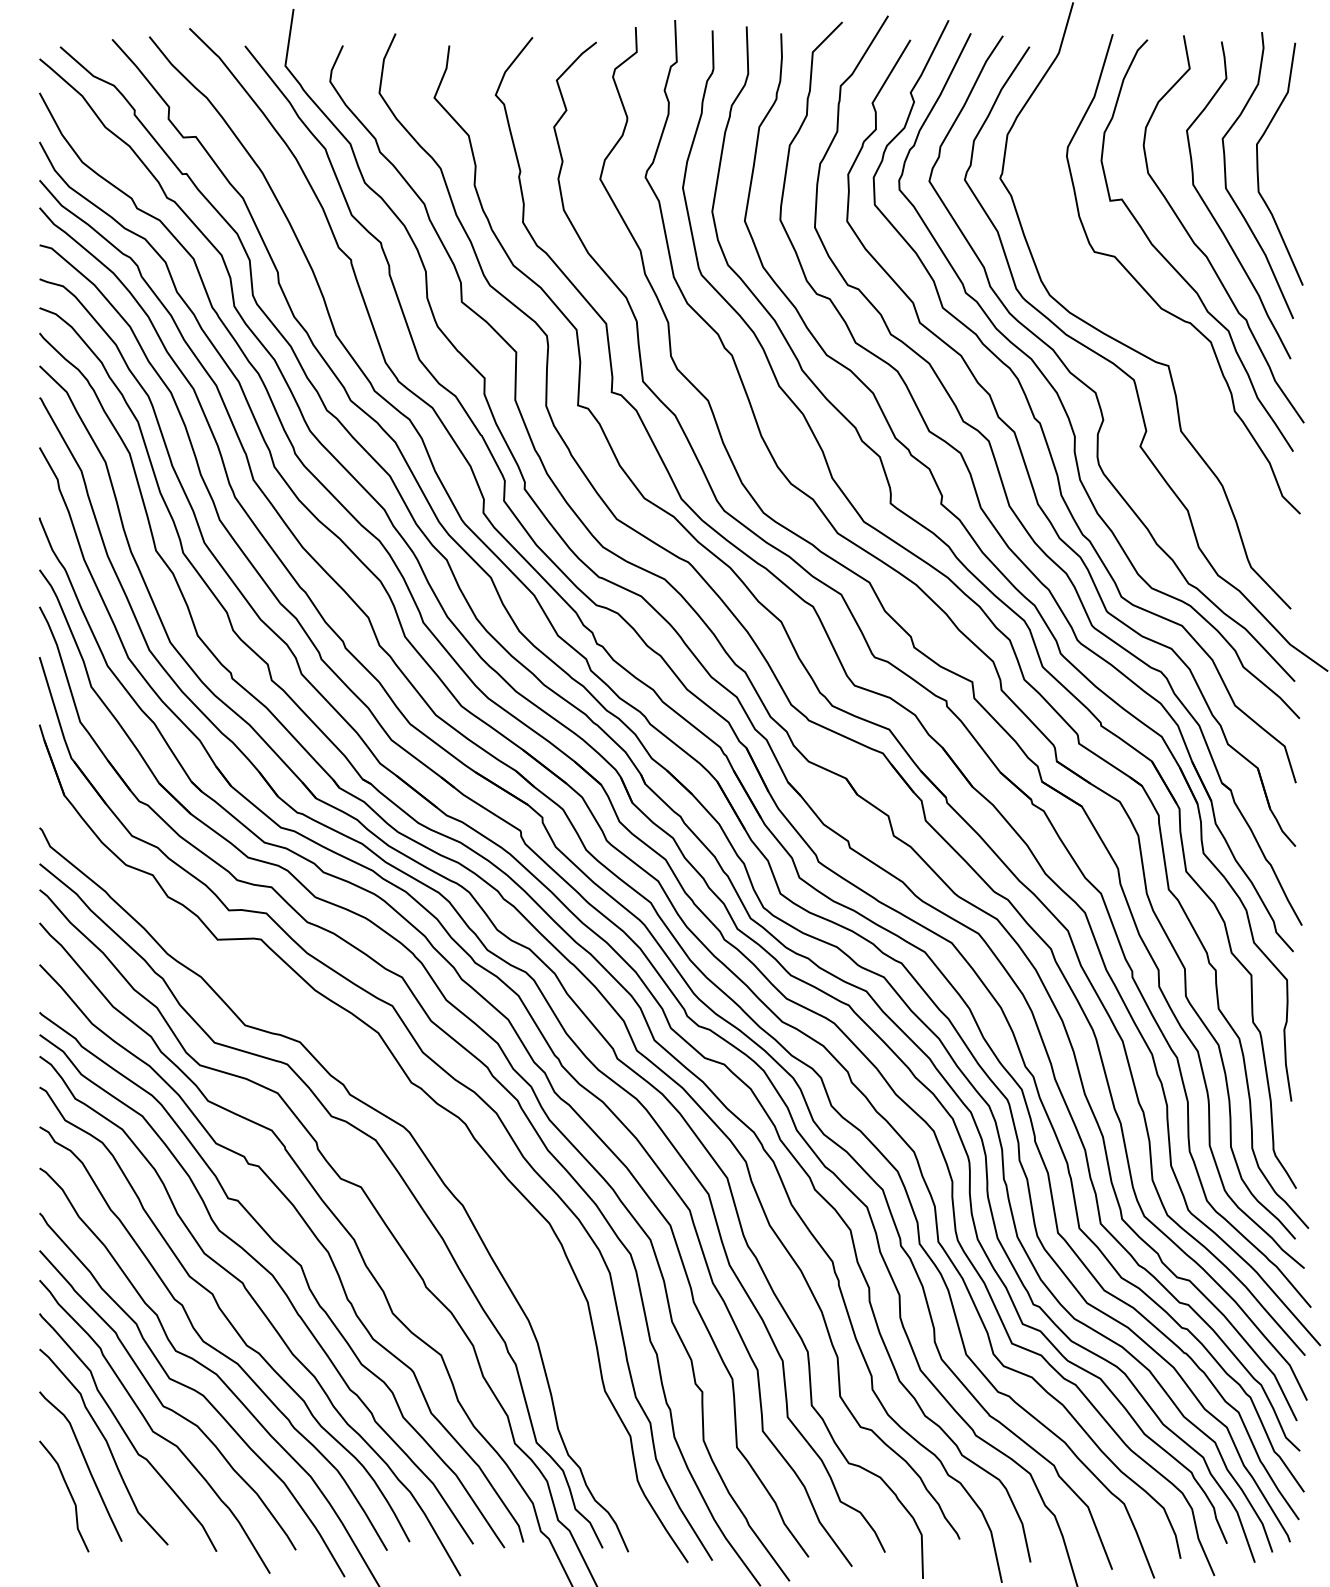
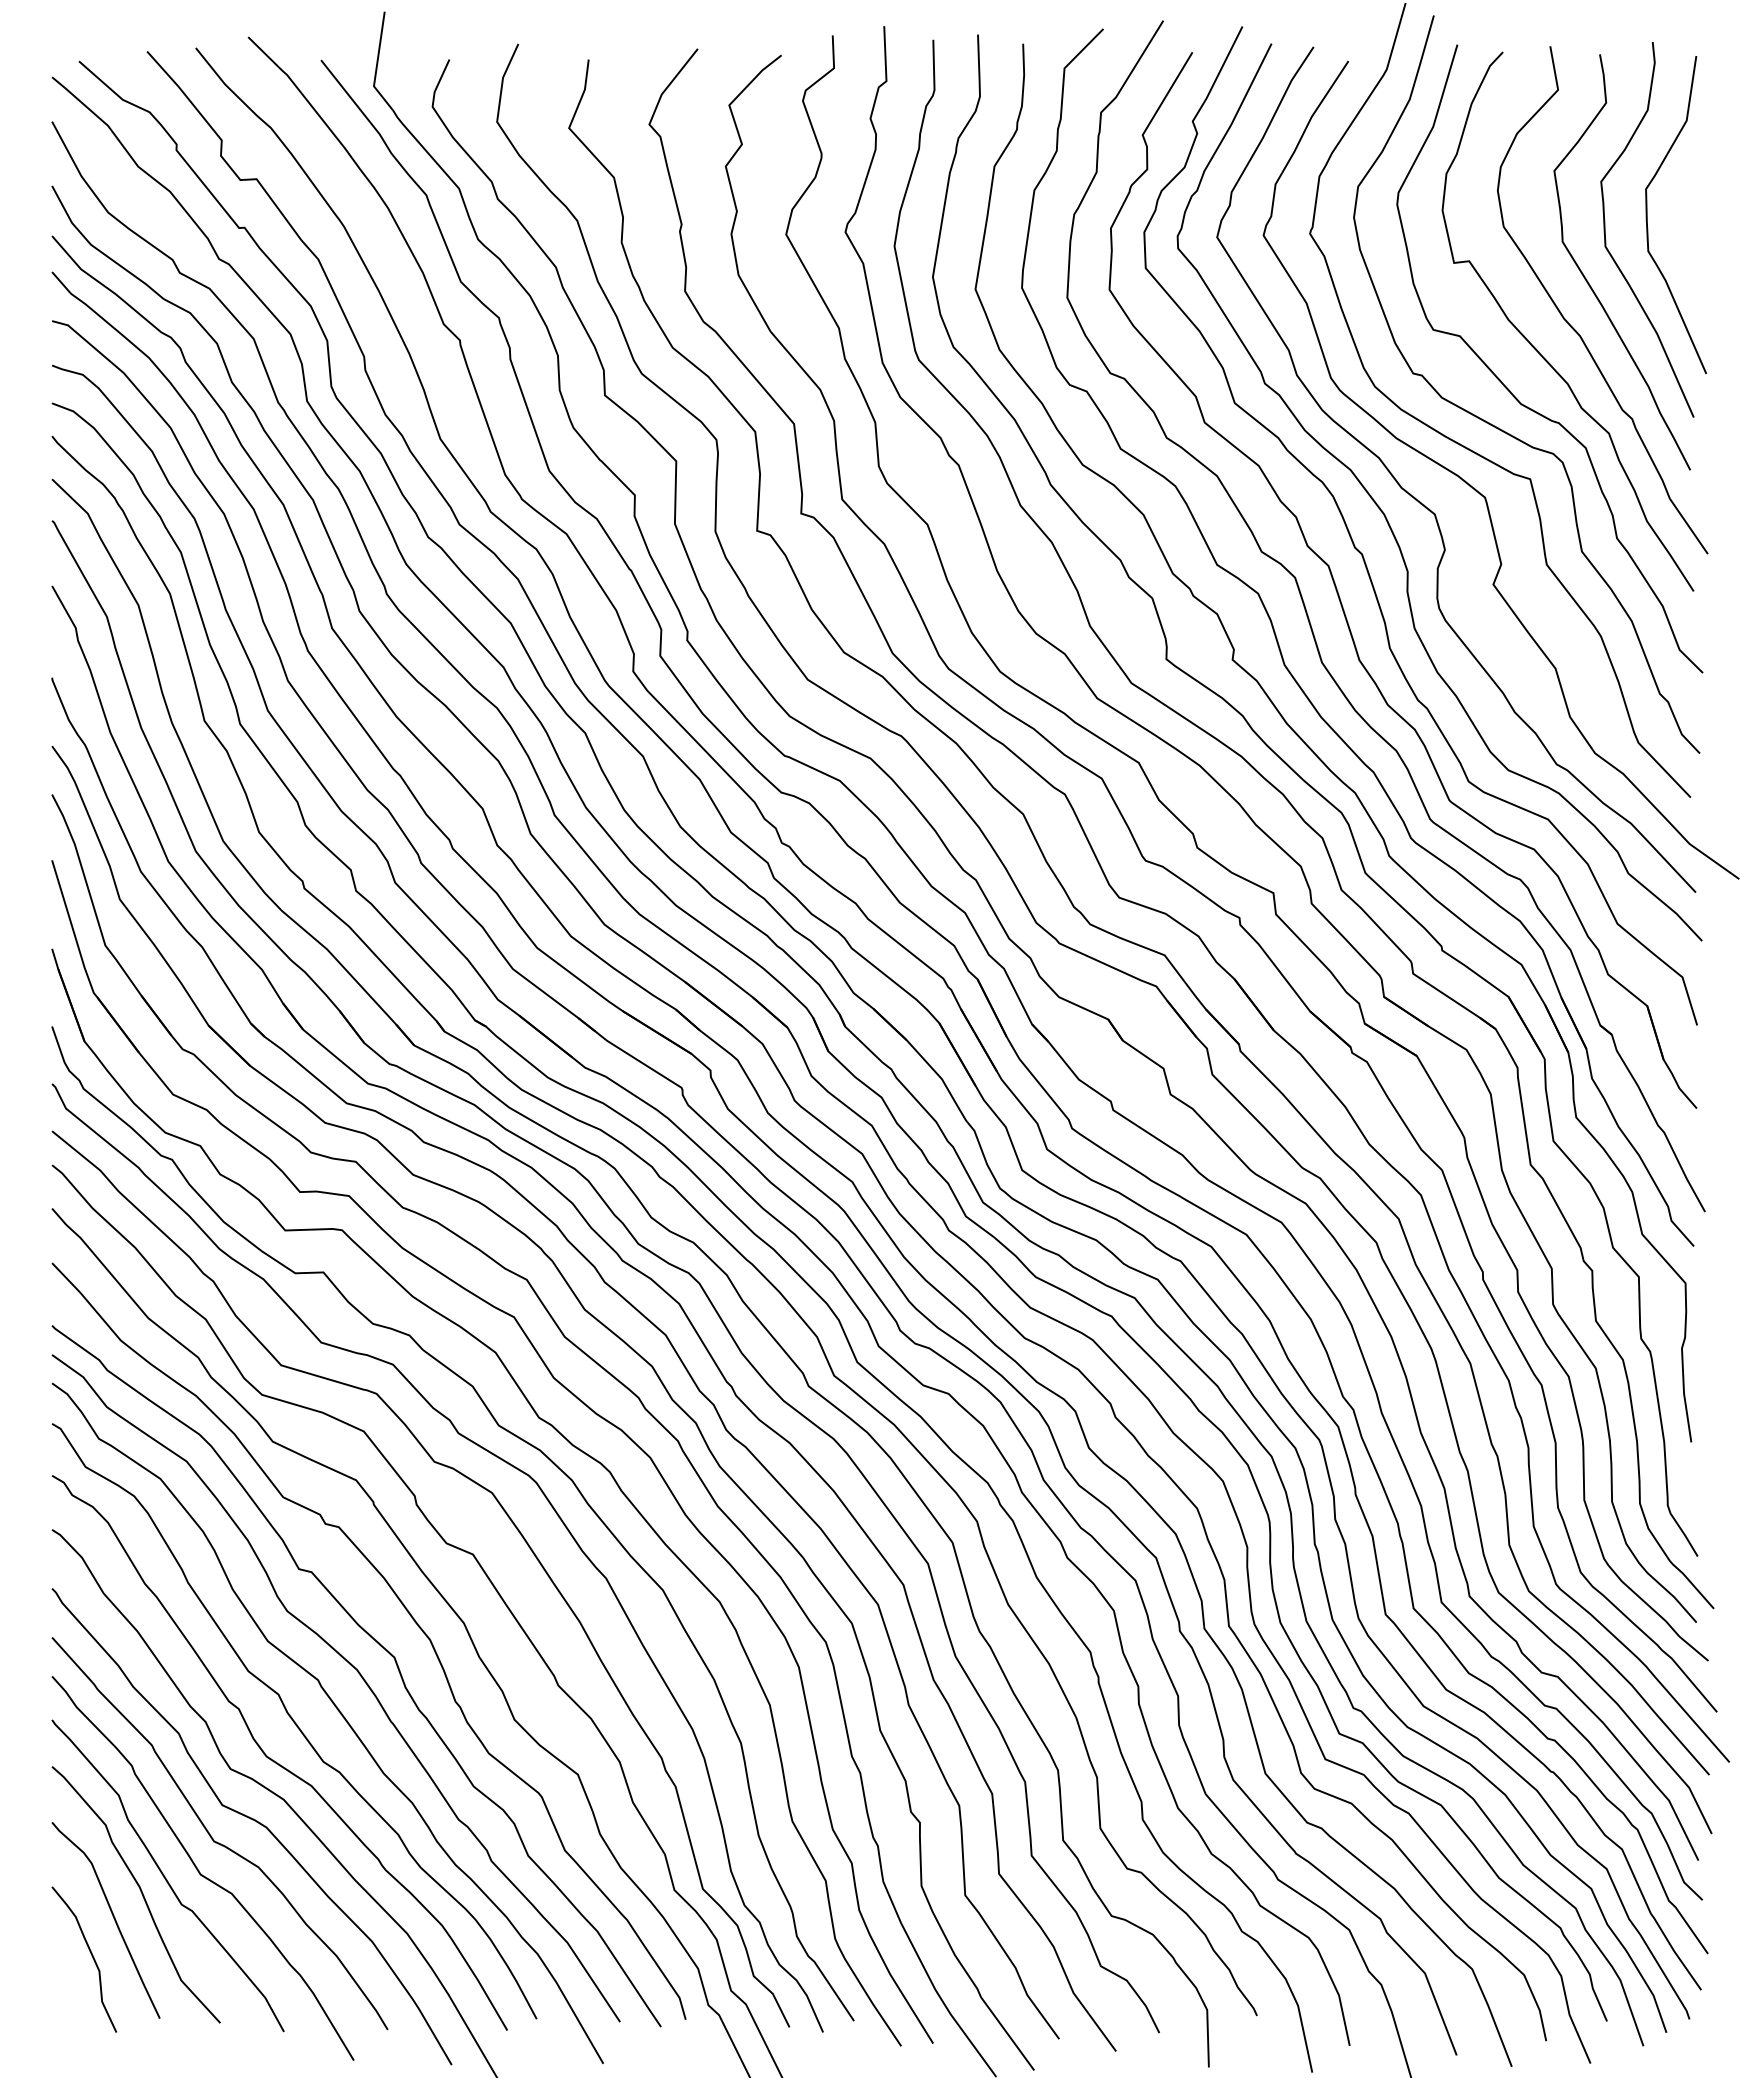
curve: (1148, 328) -> (1504, 430), added
curve: (388, 1094) -> (509, 1433), added

